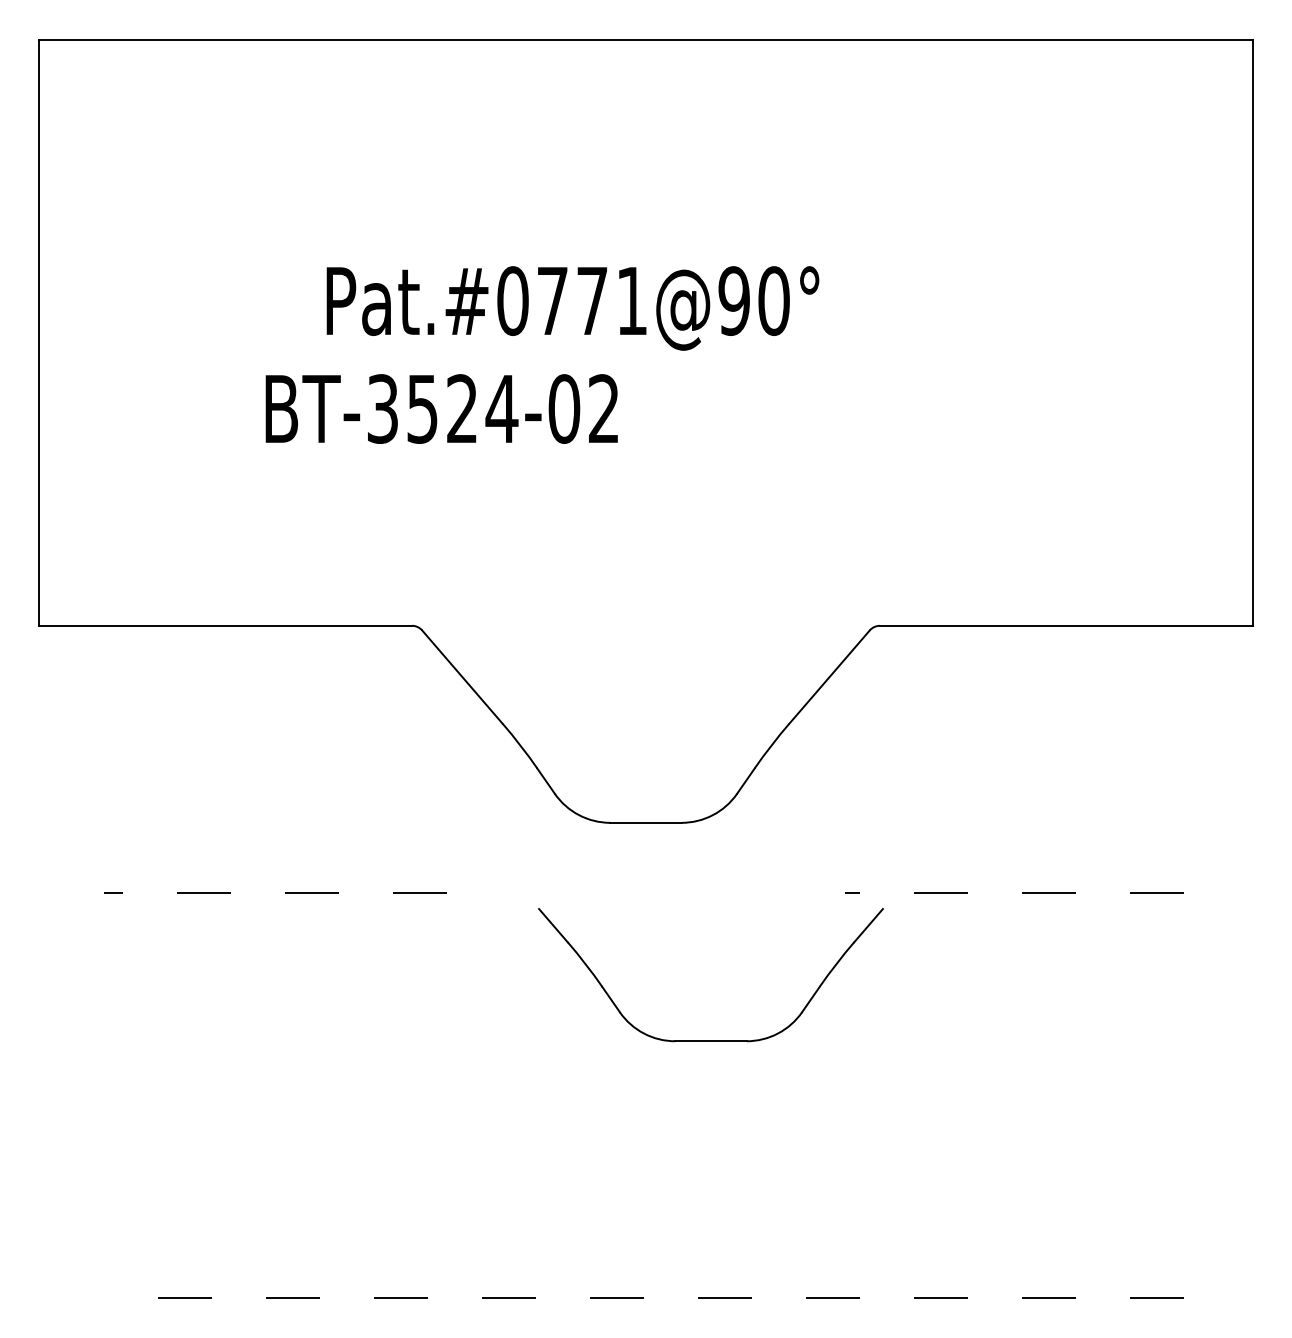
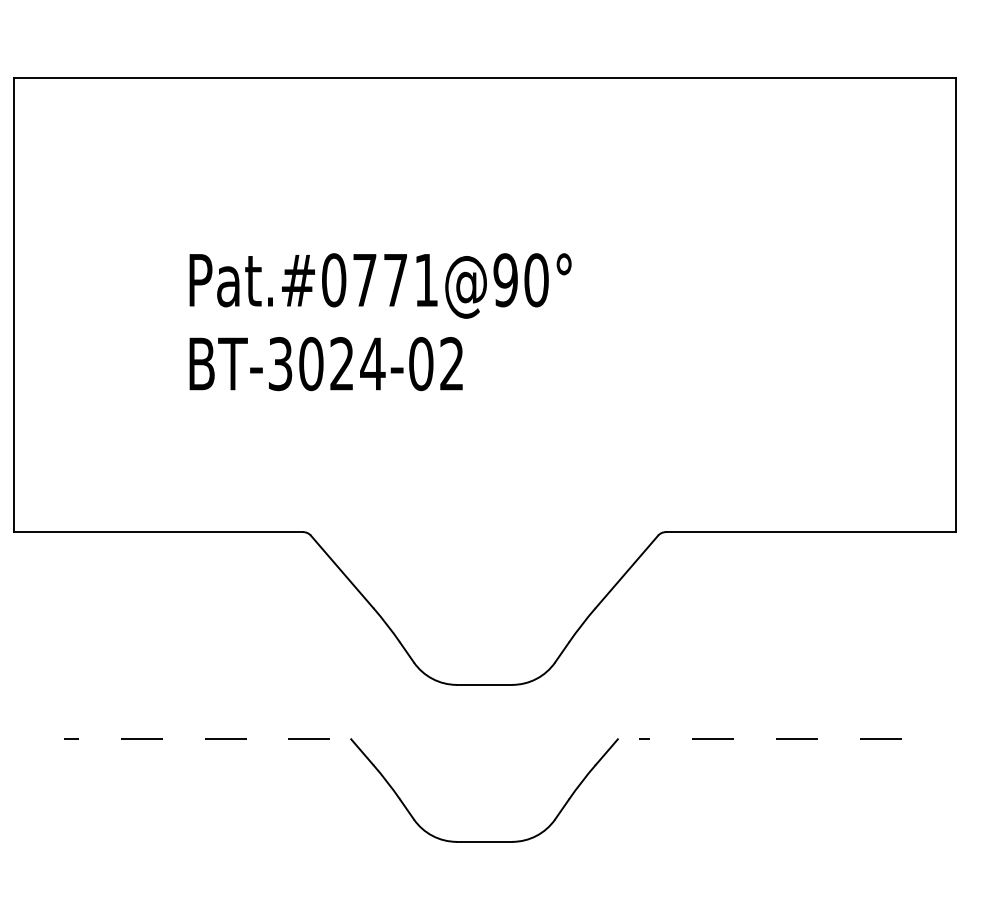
text: (572, 308) -> (380, 286), moved
text: (422, 408) -> (311, 363), BT-3524-02 -> BT-3024-02
part: (710, 1040) -> (484, 841), moved

